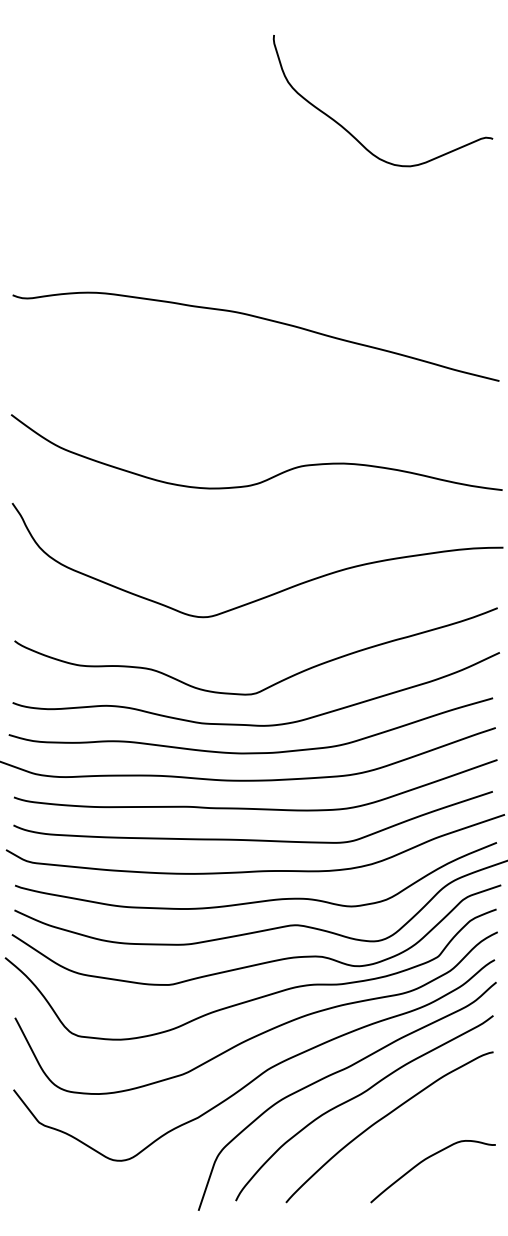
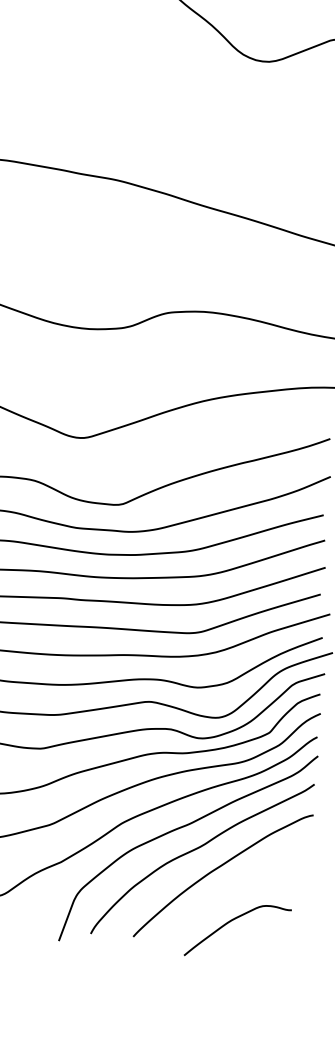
curve: (427, 1159) -> (233, 920), moved

